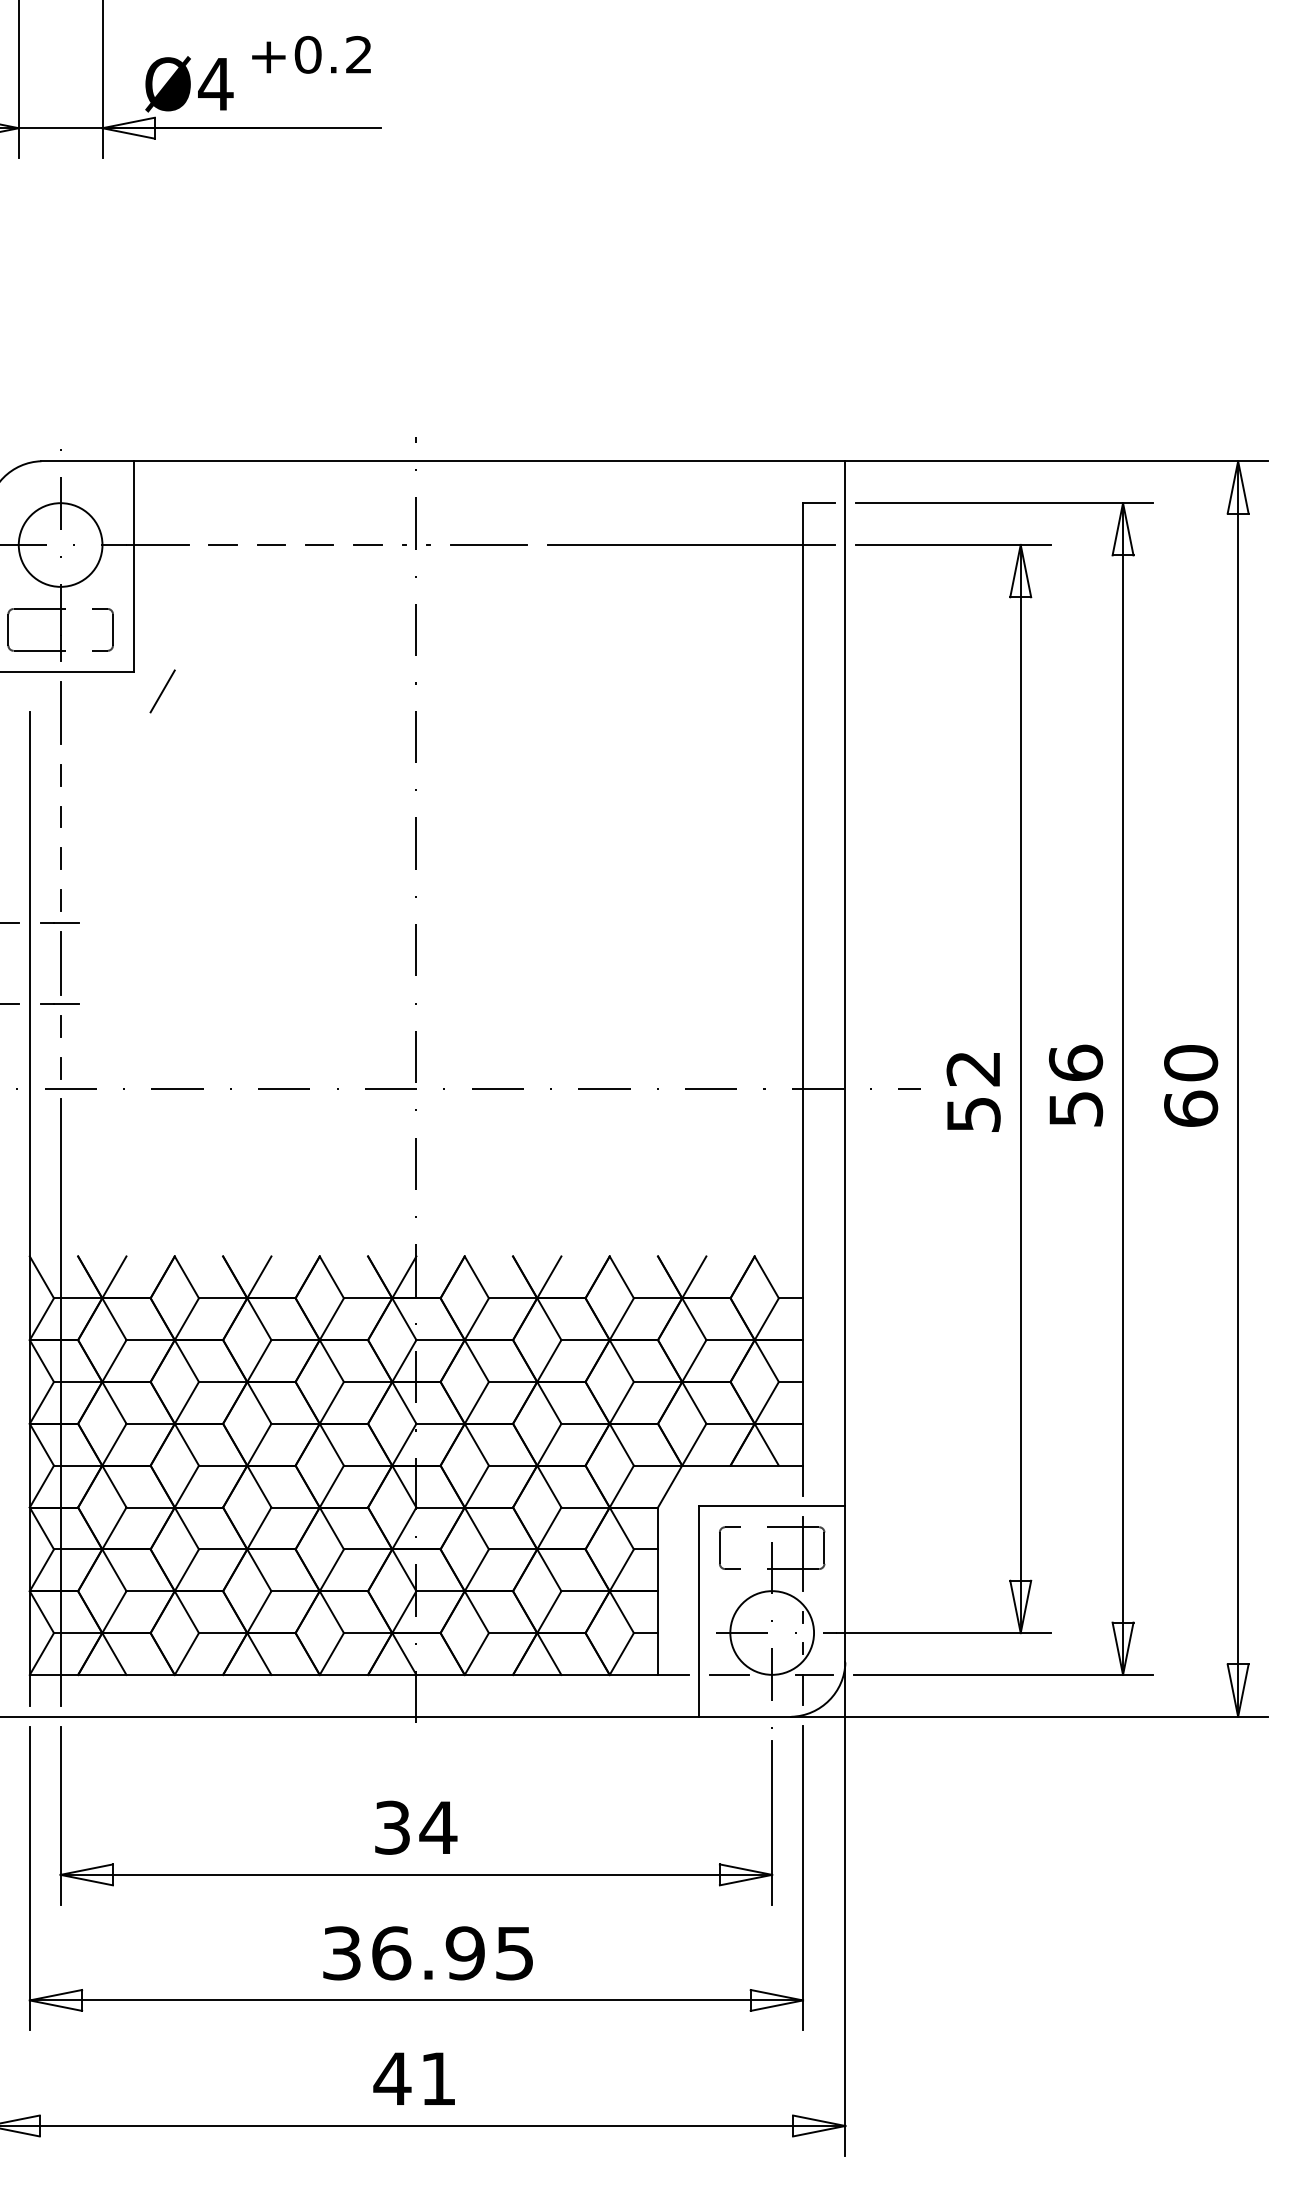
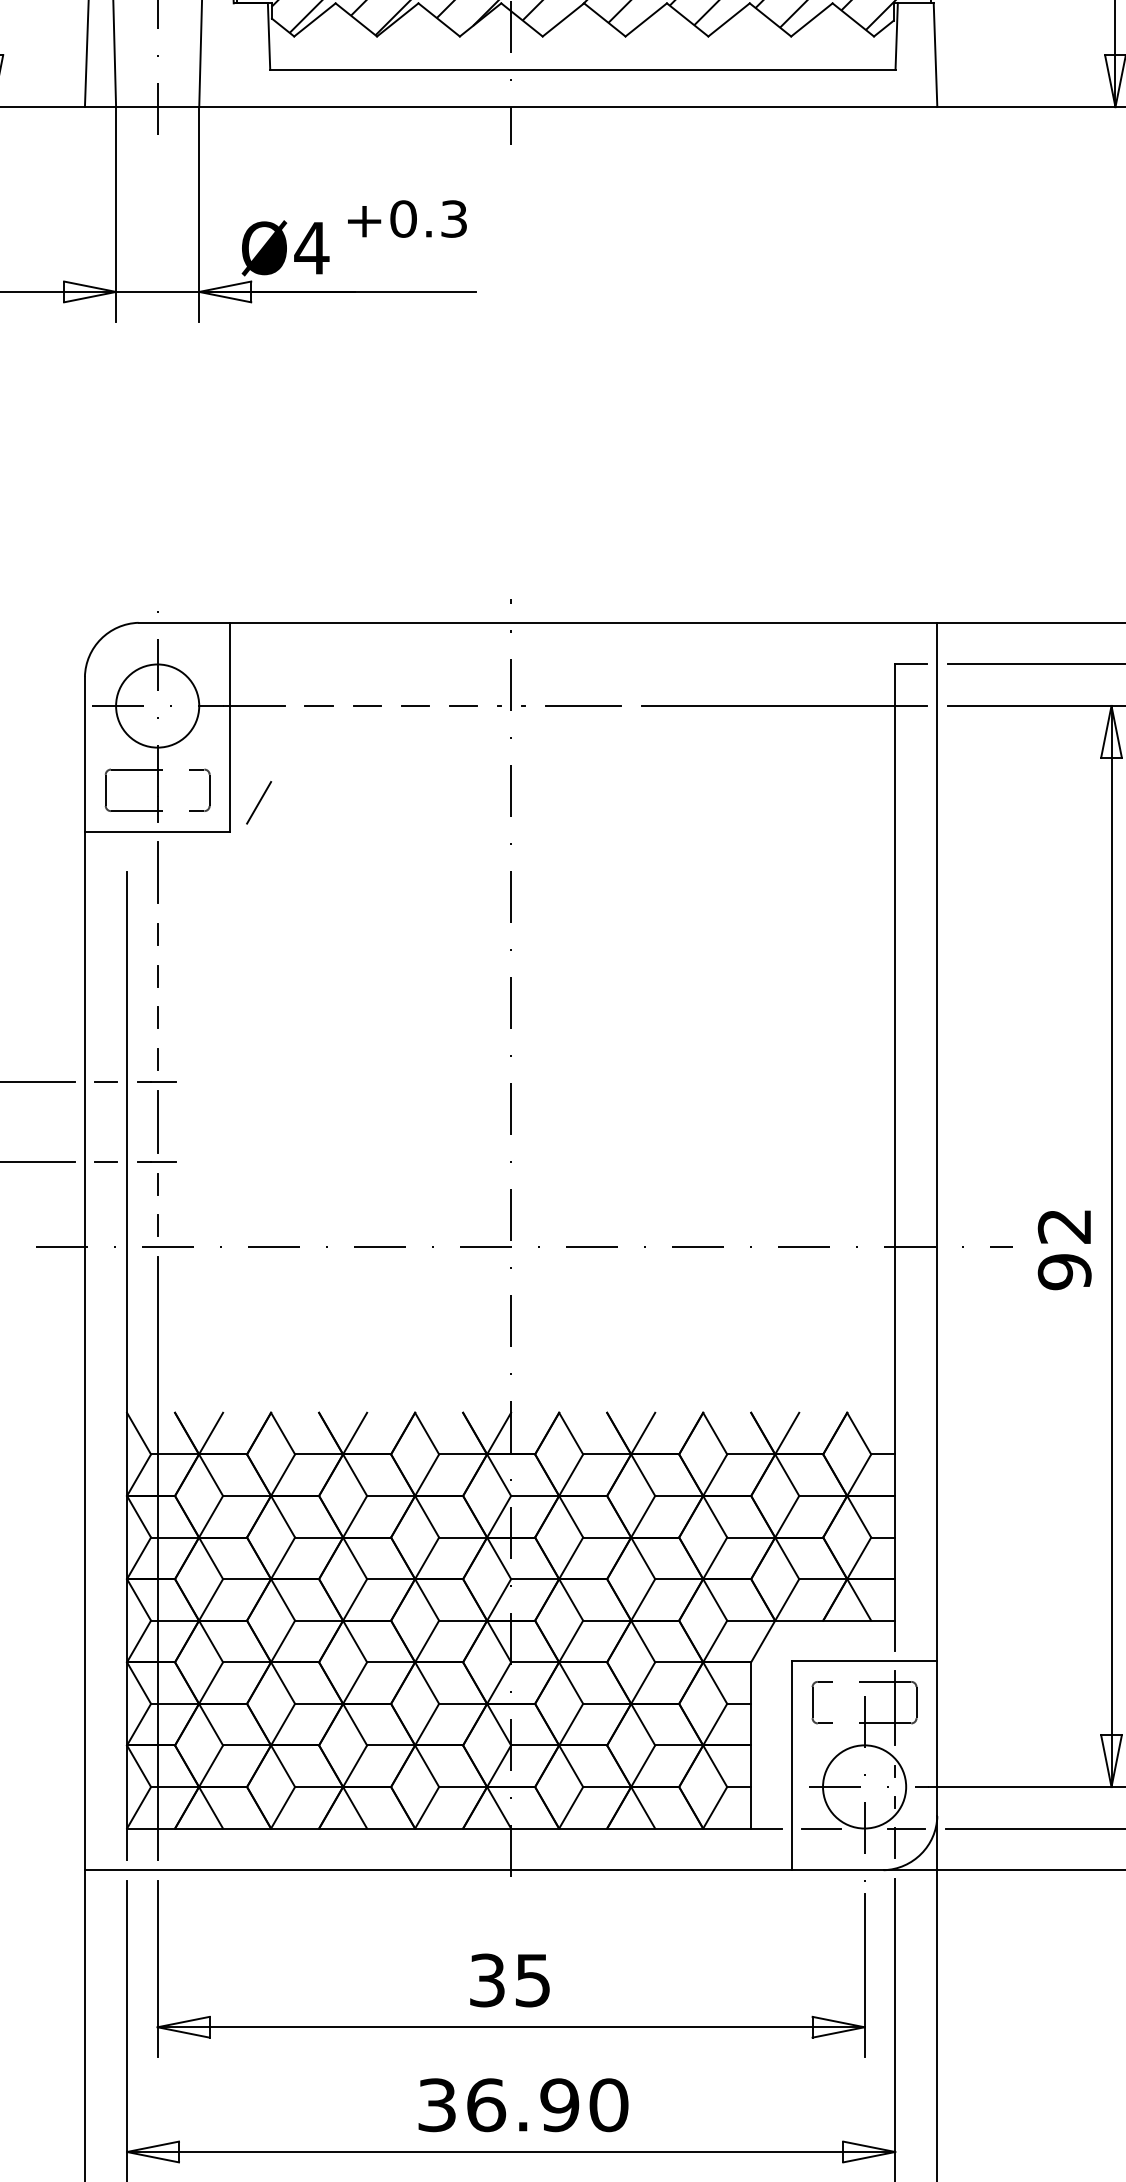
text: (358, 54) -> (453, 218), +0.2 -> +0.3
line: (162, 691) -> (258, 802), moved
text: (973, 1114) -> (1064, 1271), 52 -> 92
text: (438, 1827) -> (533, 1980), 34 -> 35
text: (514, 1953) -> (608, 2105), 36.95 -> 36.90

